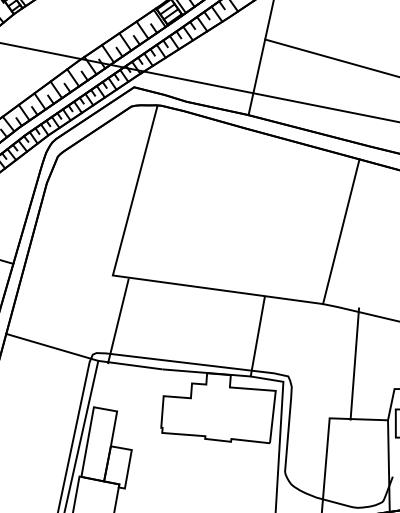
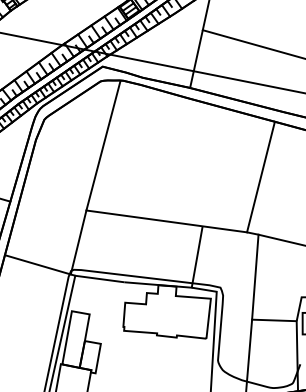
line: (118, 321) -> (78, 242), moved
line: (355, 363) -> (255, 276), moved

